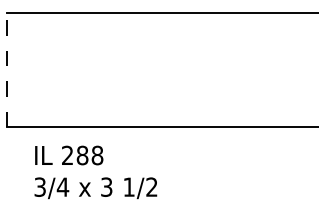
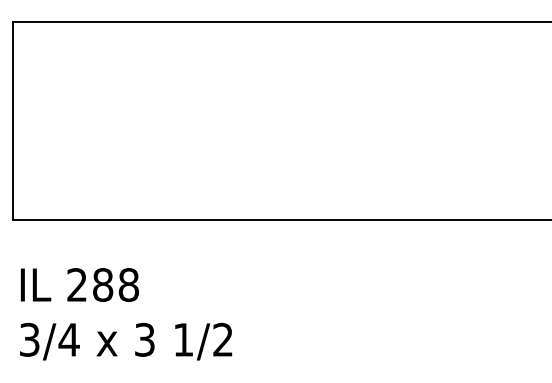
line: (7, 69) -> (12, 120), dashed -> solid
text: (95, 172) -> (125, 314), moved

